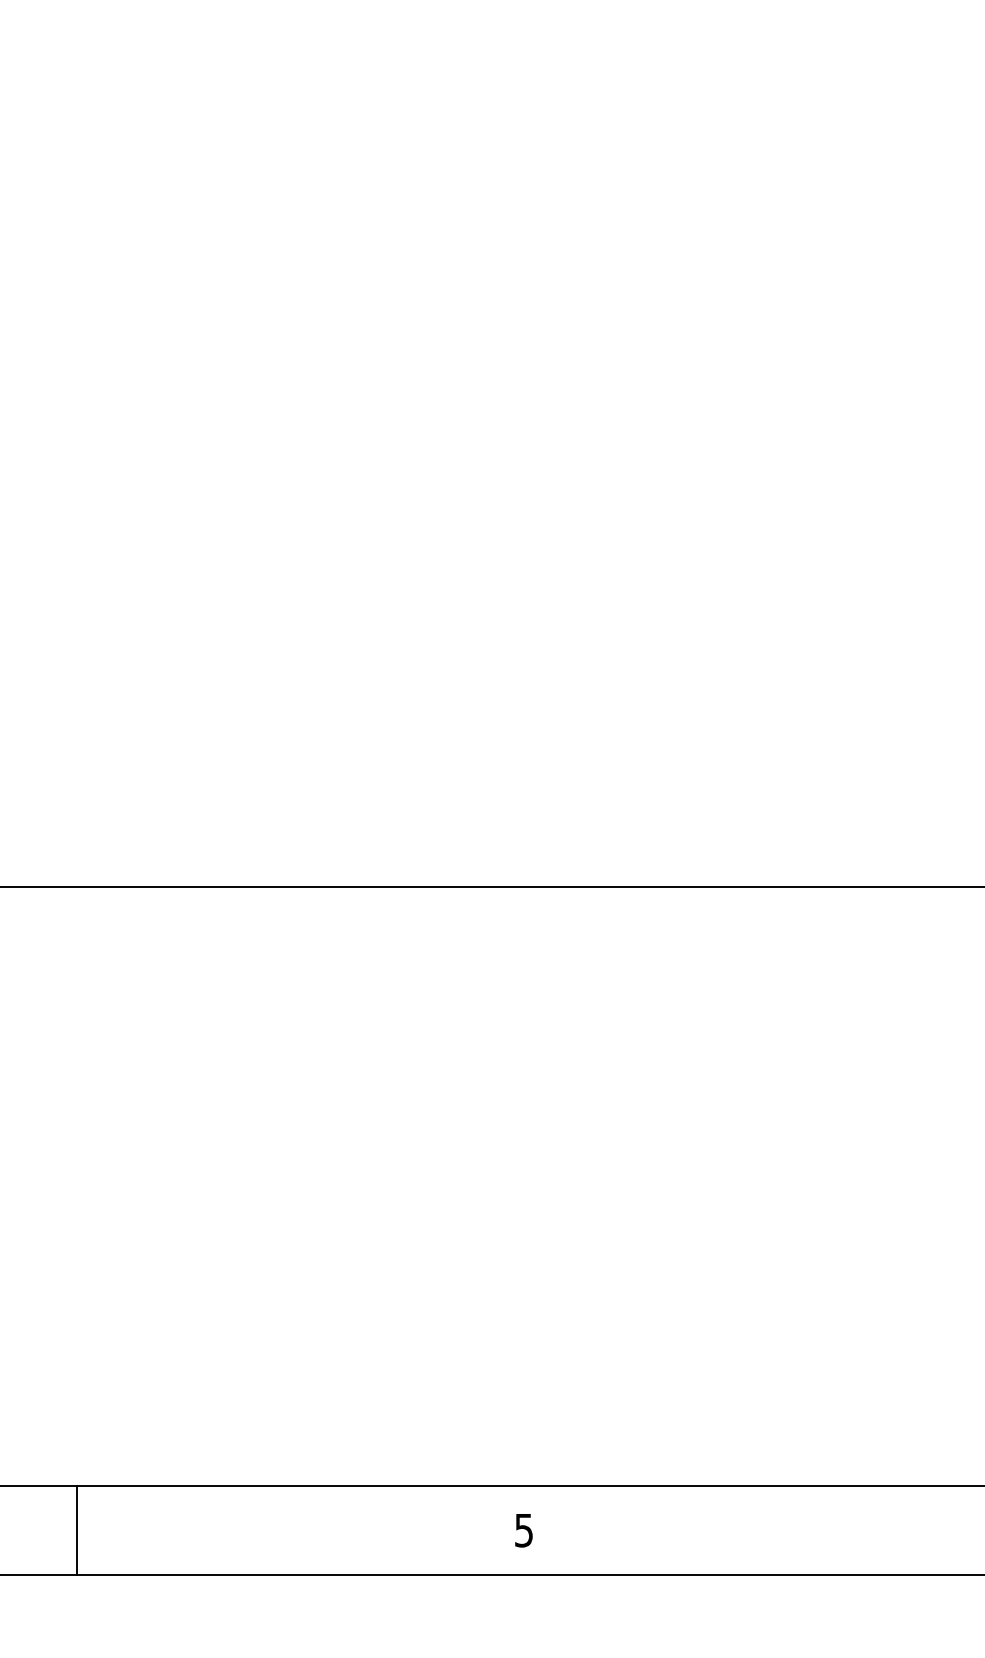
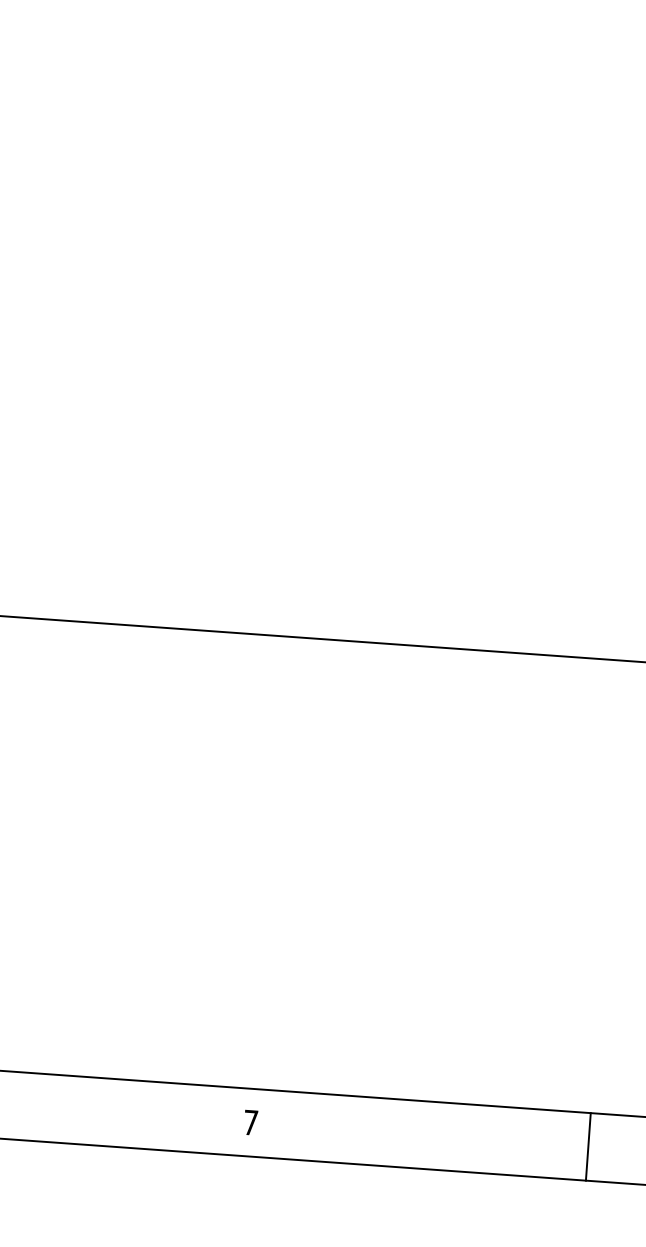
text: (523, 1530) -> (250, 1122), 5 -> 7
line: (970, 1530) -> (588, 1146), added

